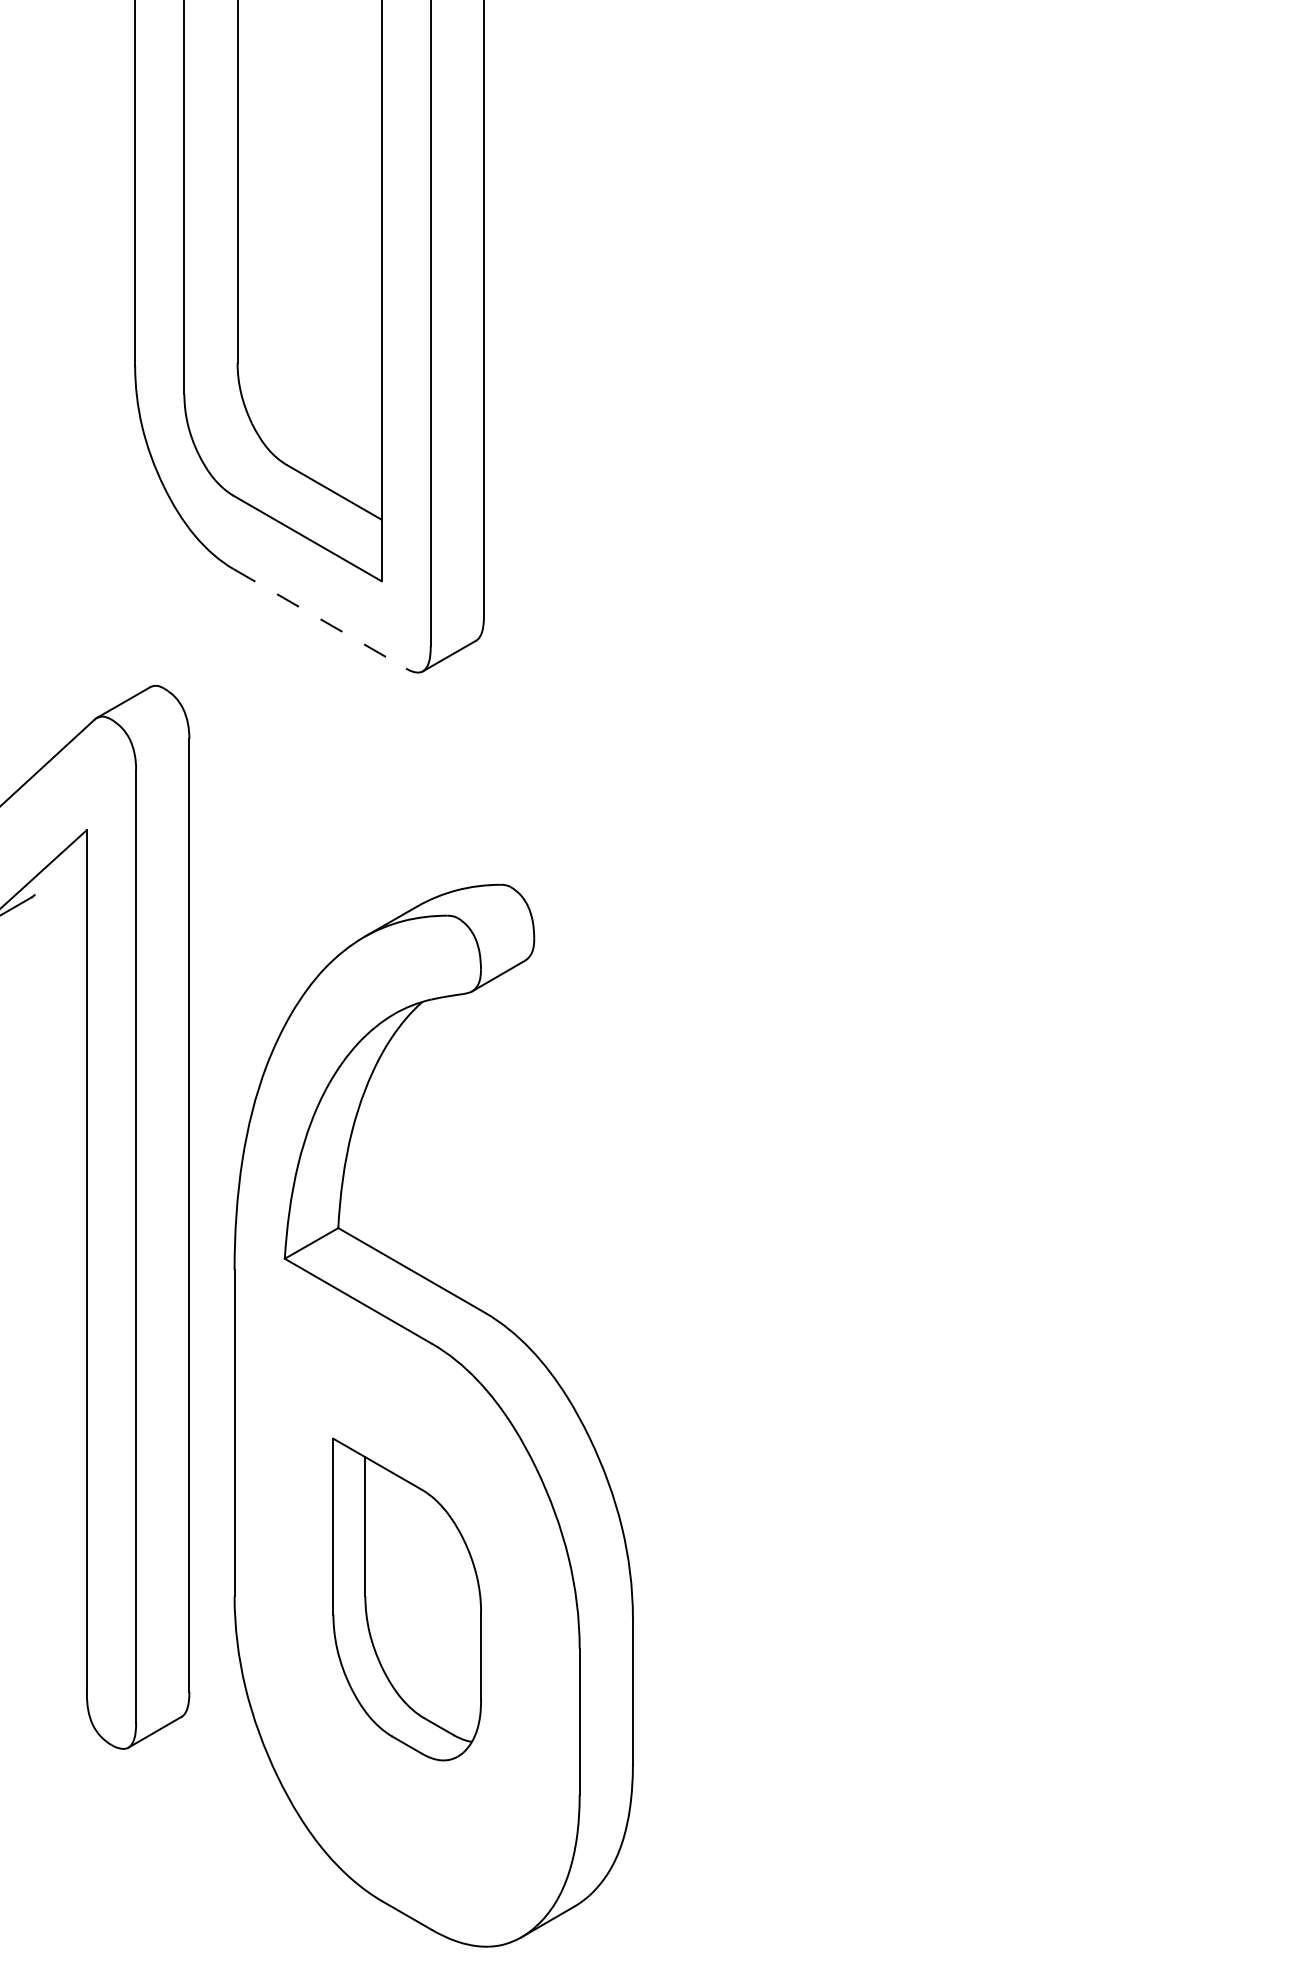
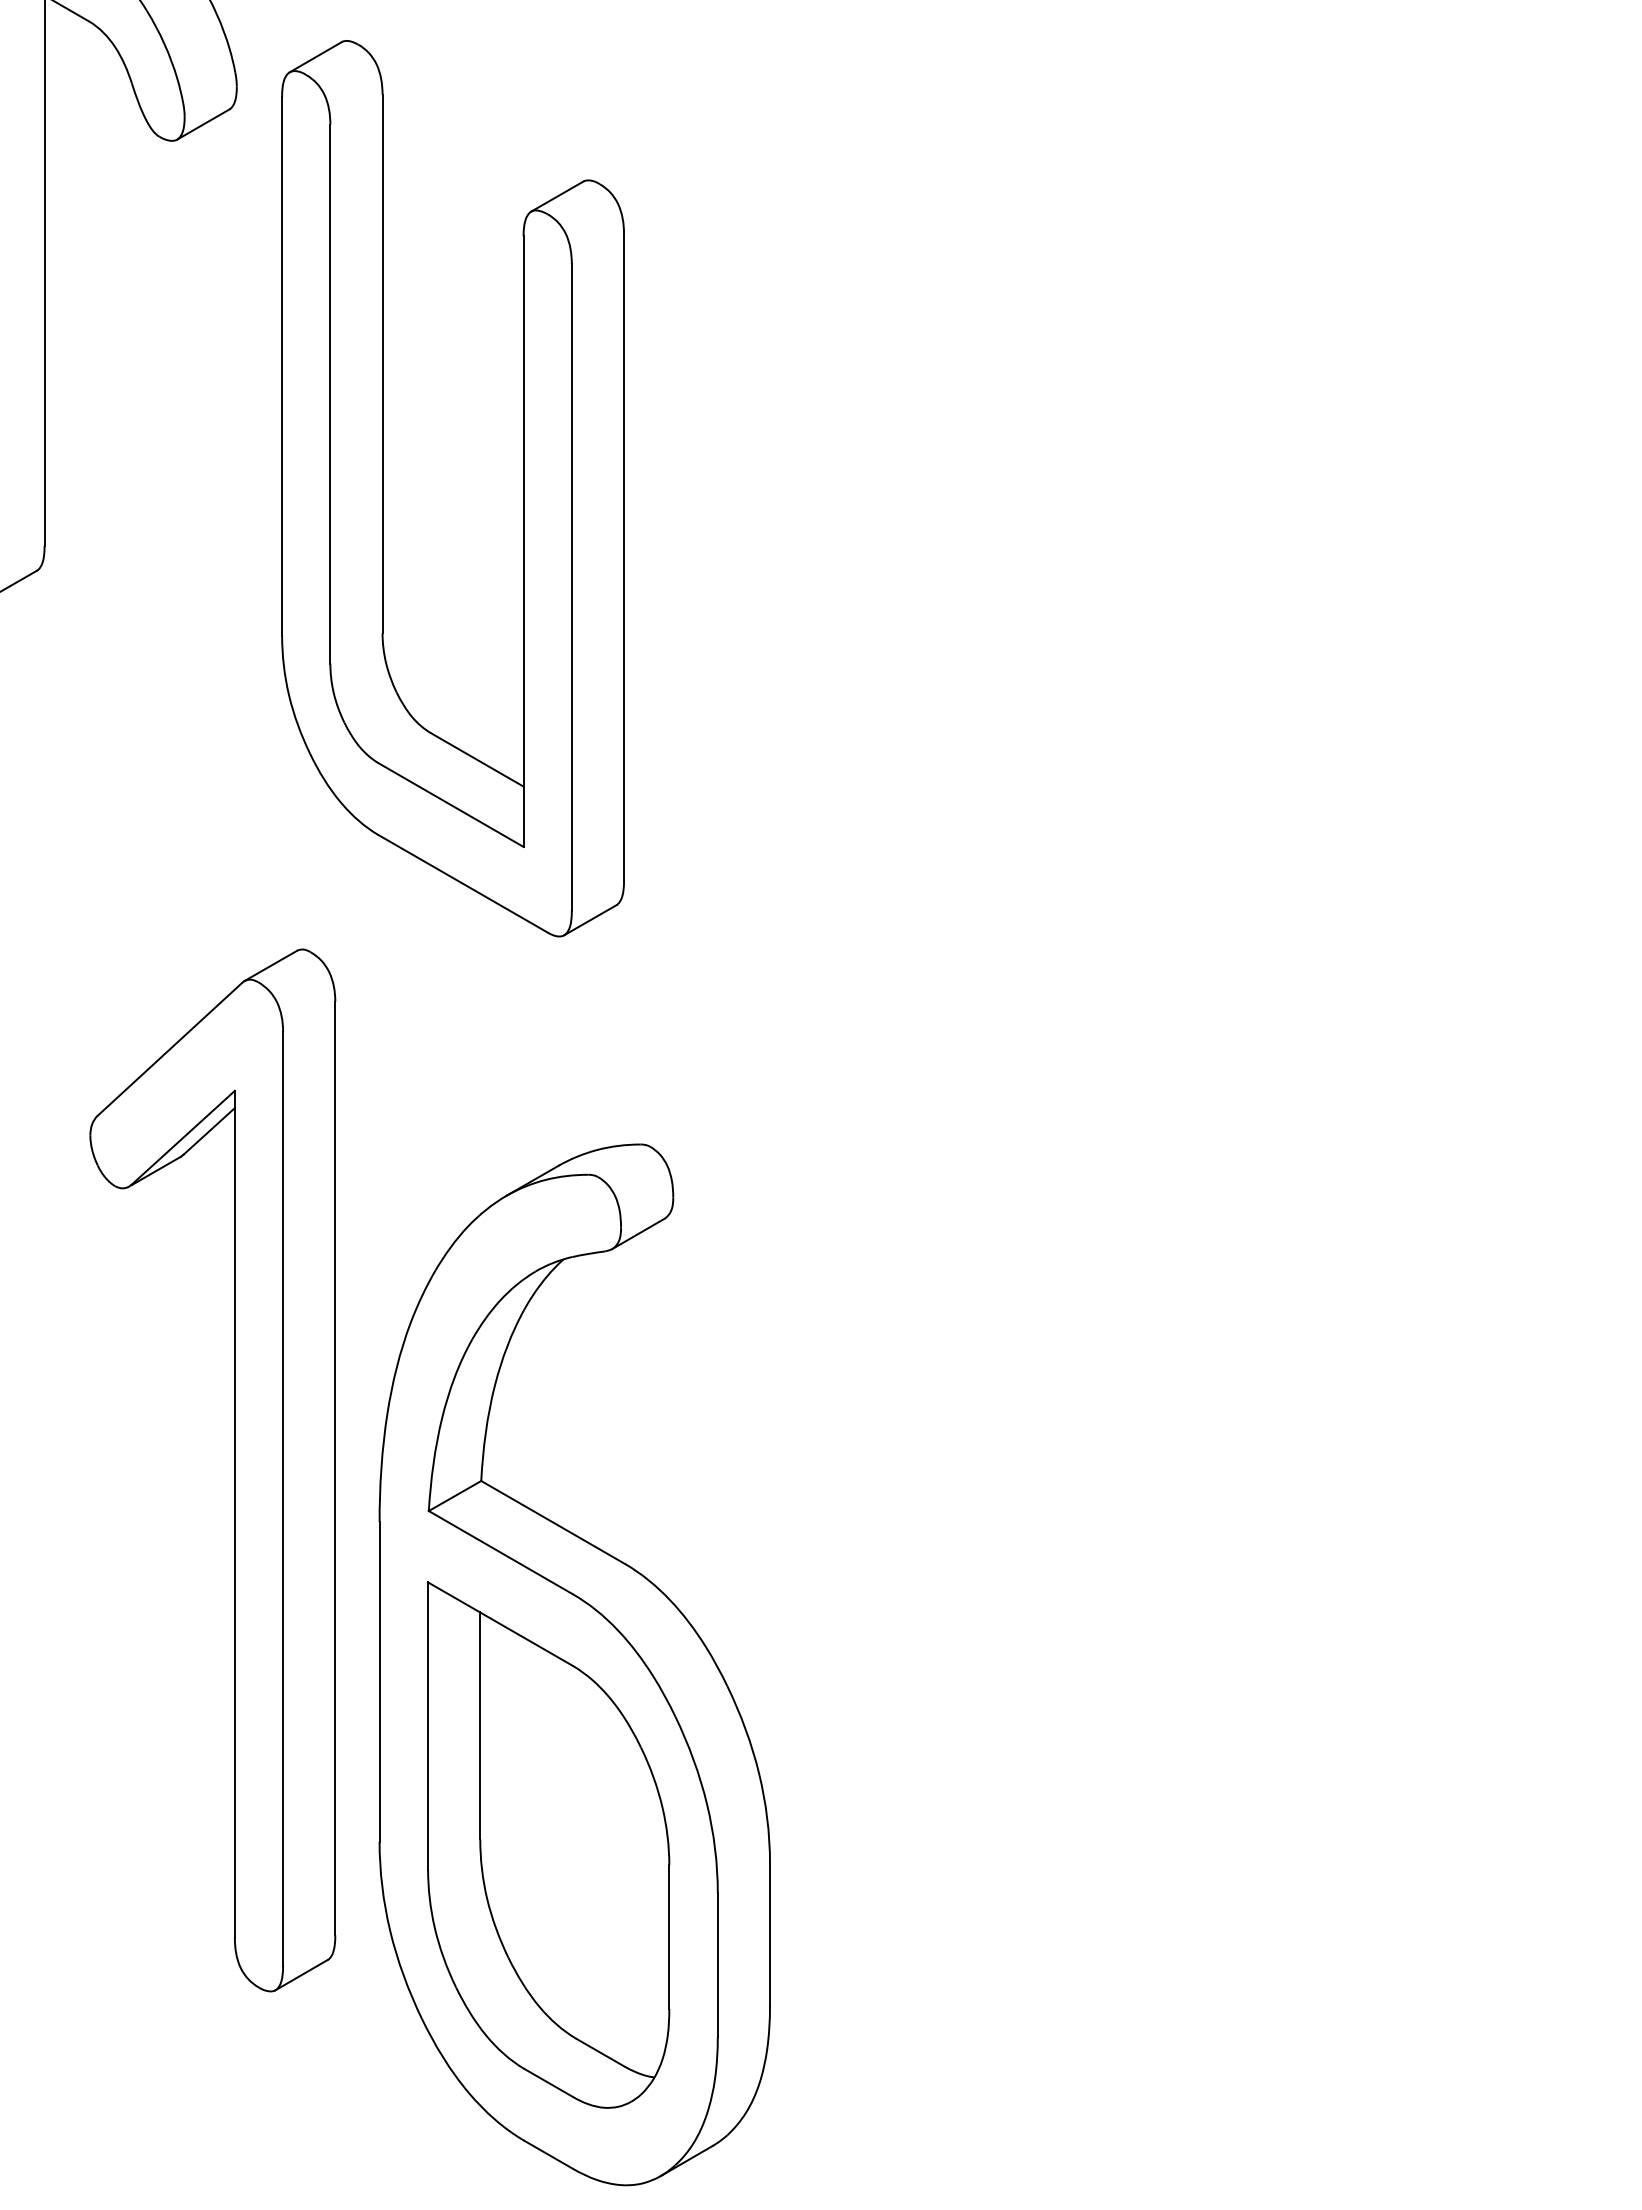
line: (320, 618) -> (463, 883), dashed -> solid
line: (60, 871) -> (208, 1131), added
part: (406, 1598) -> (548, 1844), size x1.67

